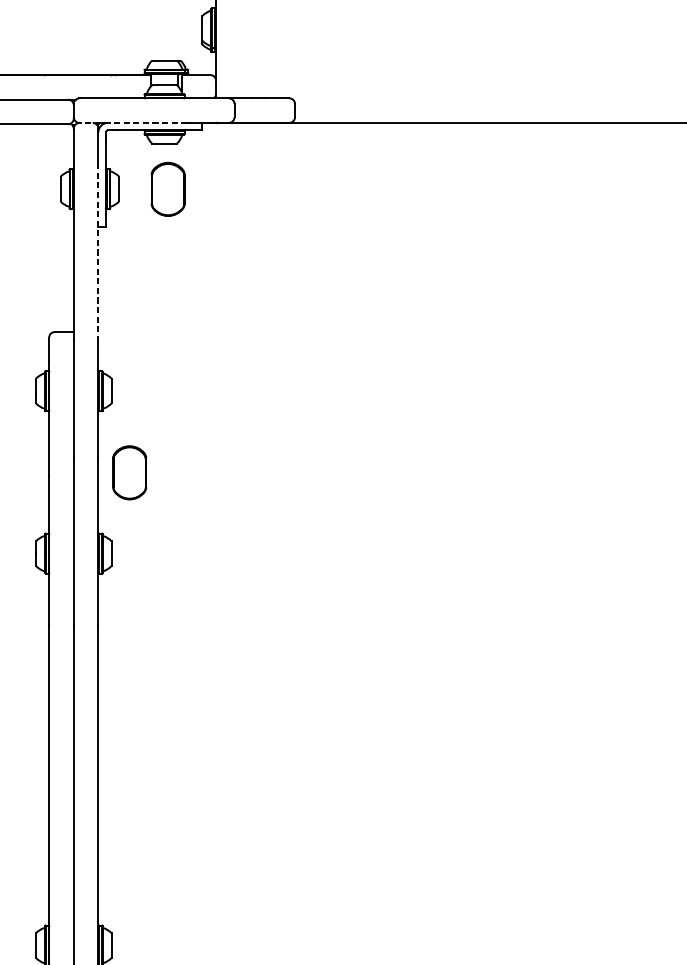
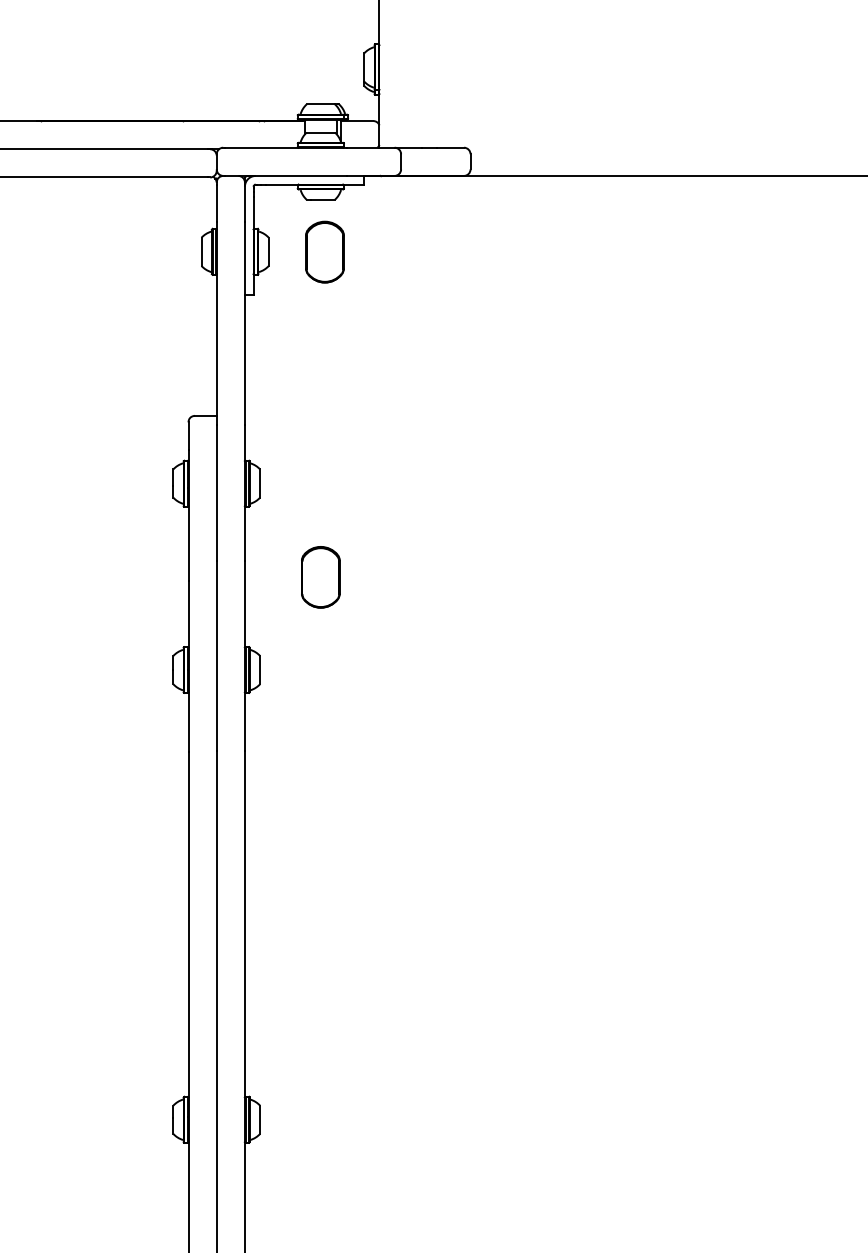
line: (134, 122) -> (286, 175), dashed -> solid
line: (98, 251) -> (244, 323), dashed -> solid
part: (129, 472) -> (320, 577), moved

